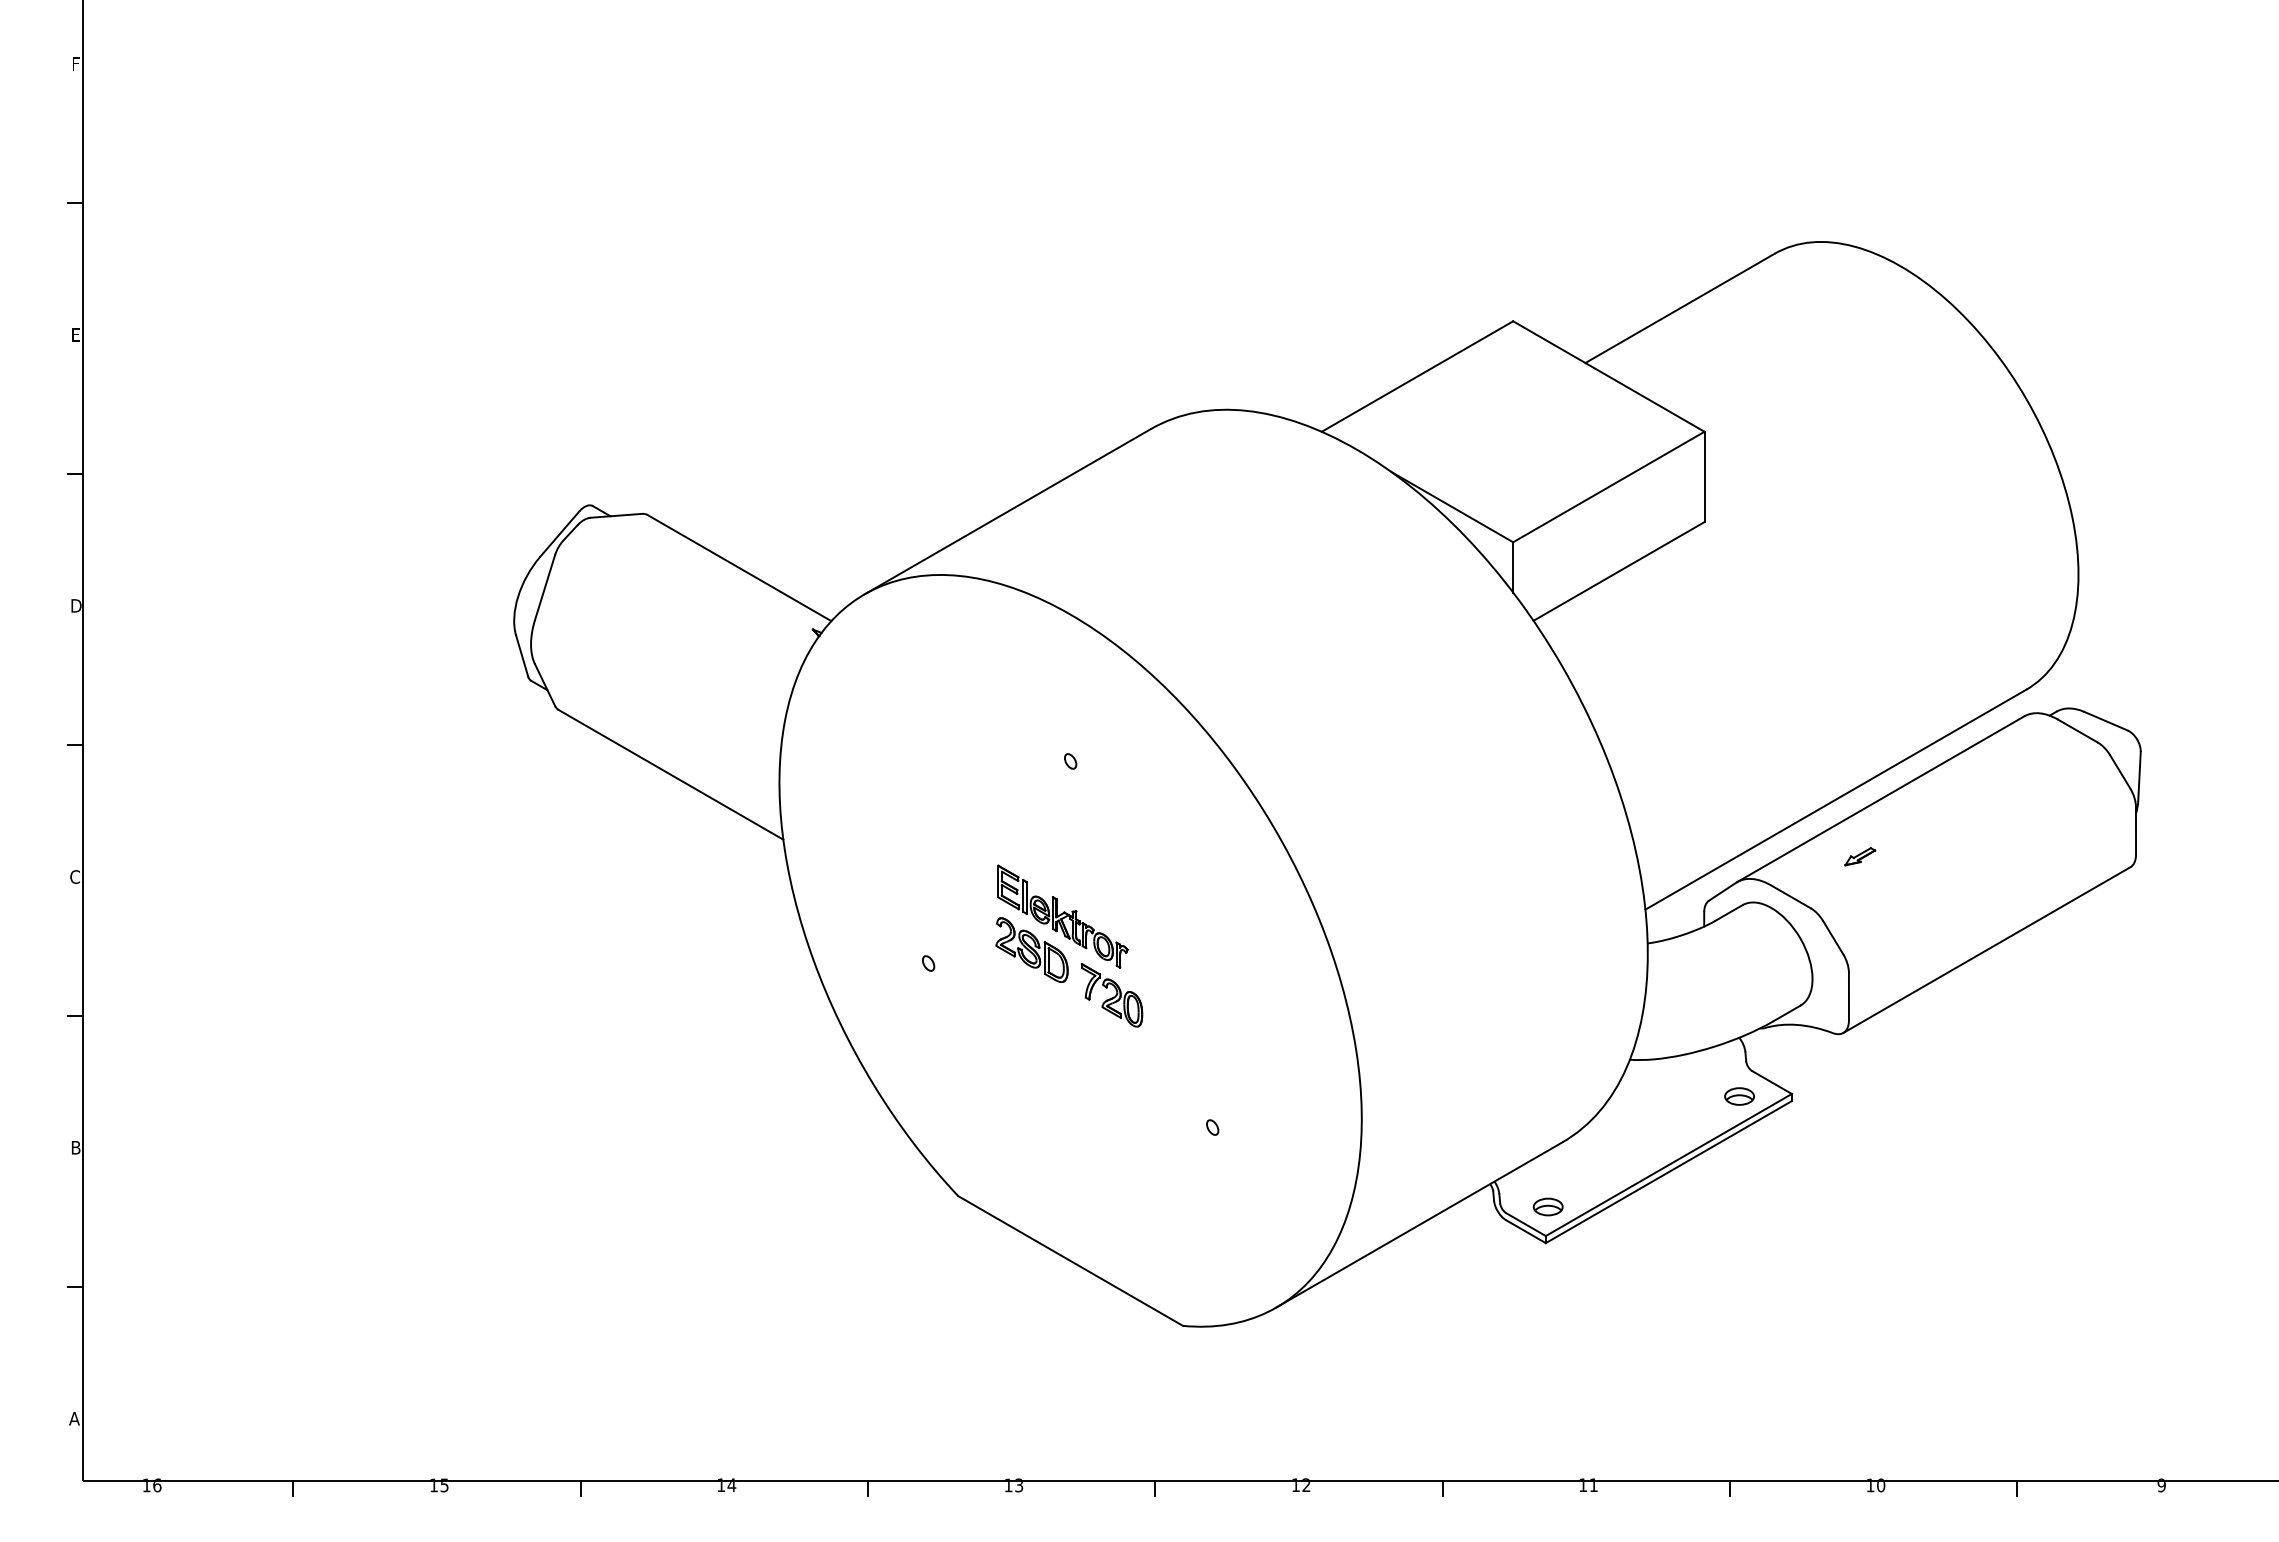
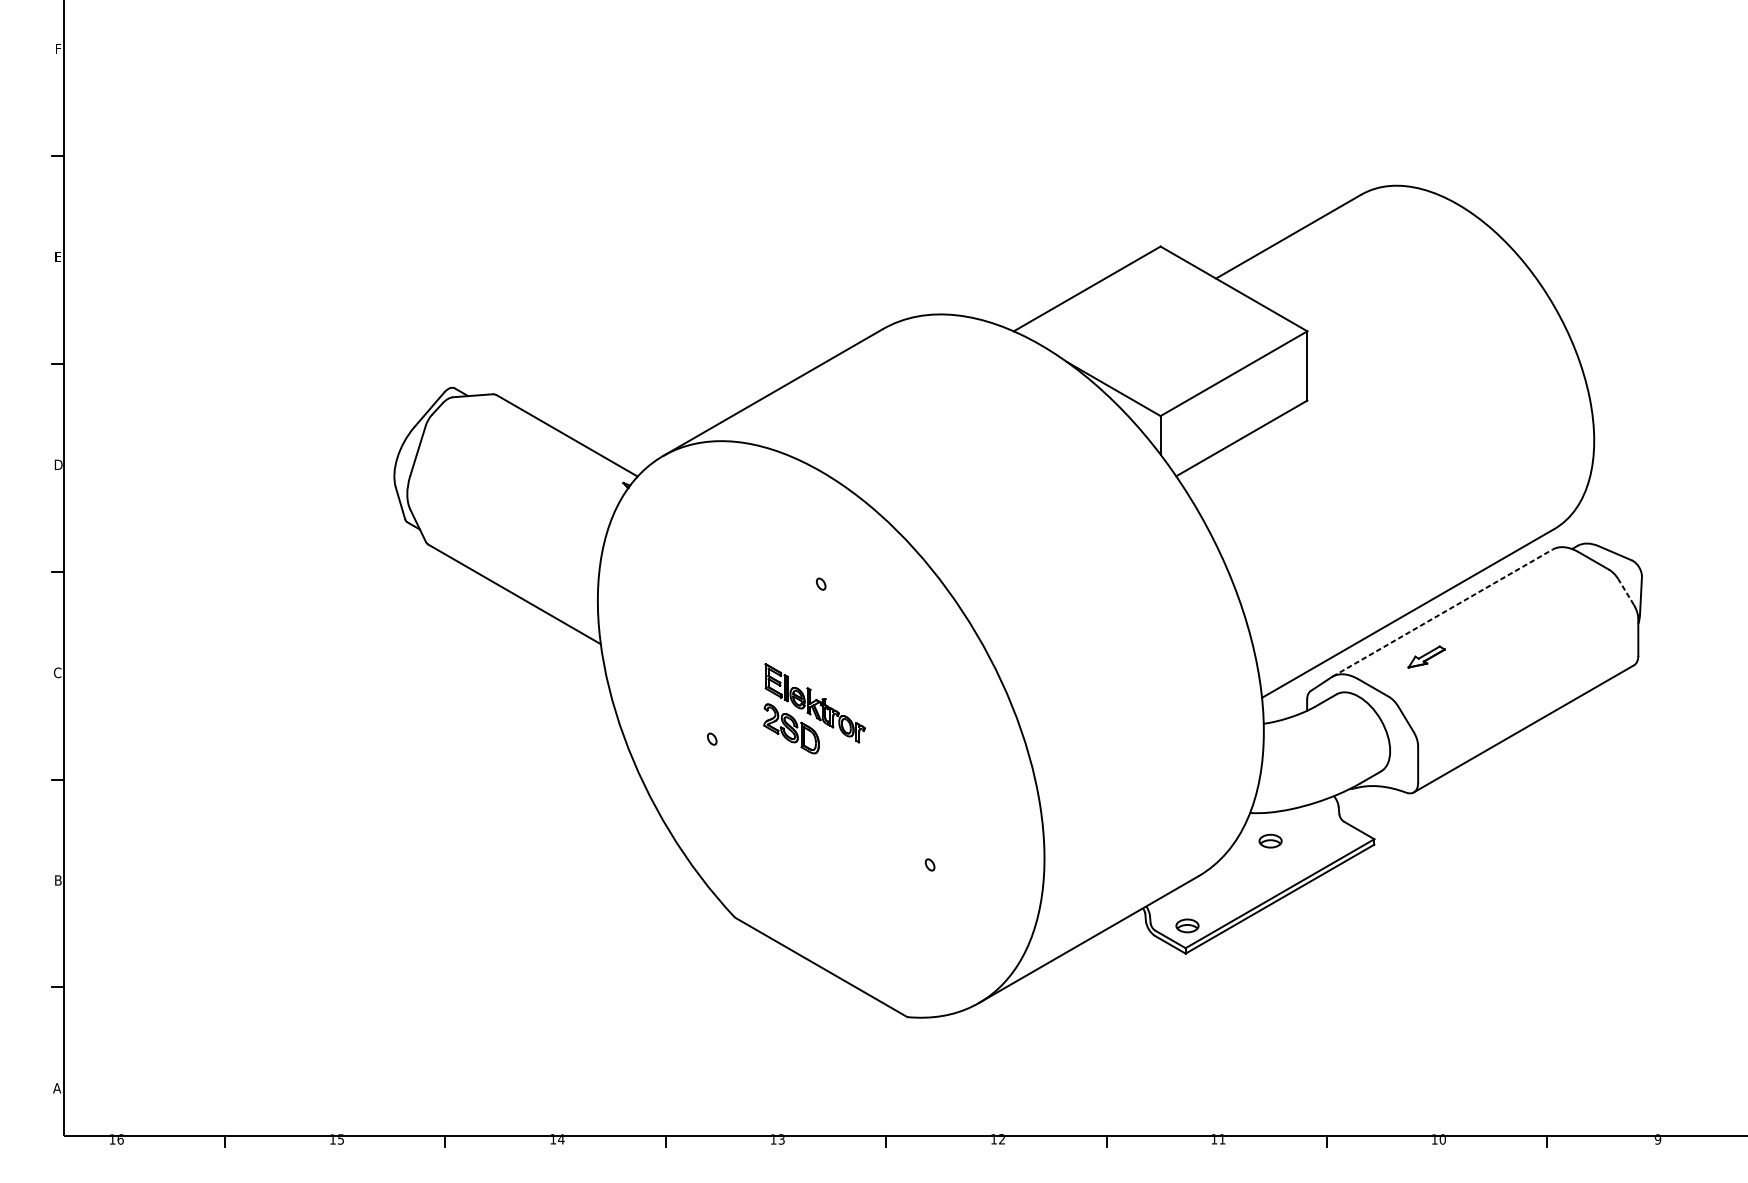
line: (2119, 771) -> (1625, 591), solid -> dashed
line: (1880, 799) -> (1442, 613), solid -> dashed
part: (1860, 856) -> (1427, 657), size x1.6
part: (1111, 995) -> (852, 763), removed
part: (1739, 1096) -> (1270, 841), moved

